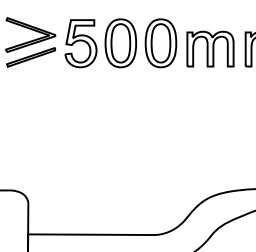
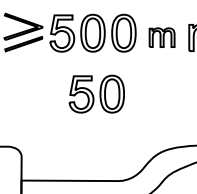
part: (210, 48) -> (162, 37), size x0.7
part: (125, 122) -> (96, 94), added

